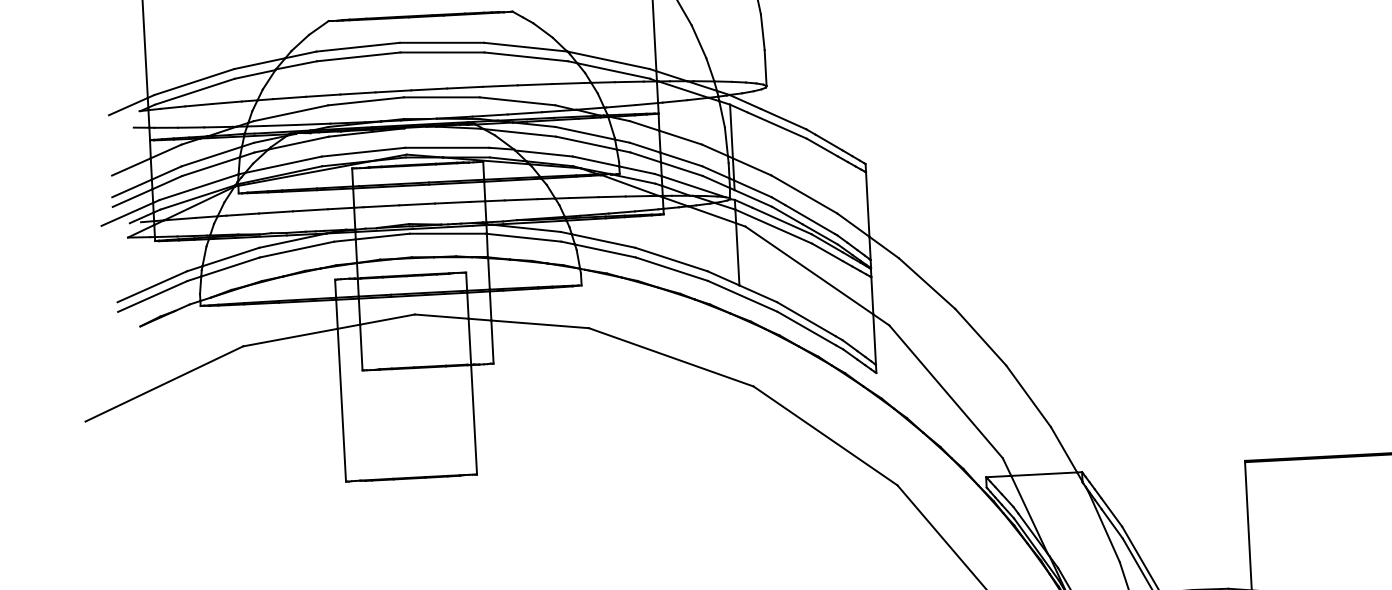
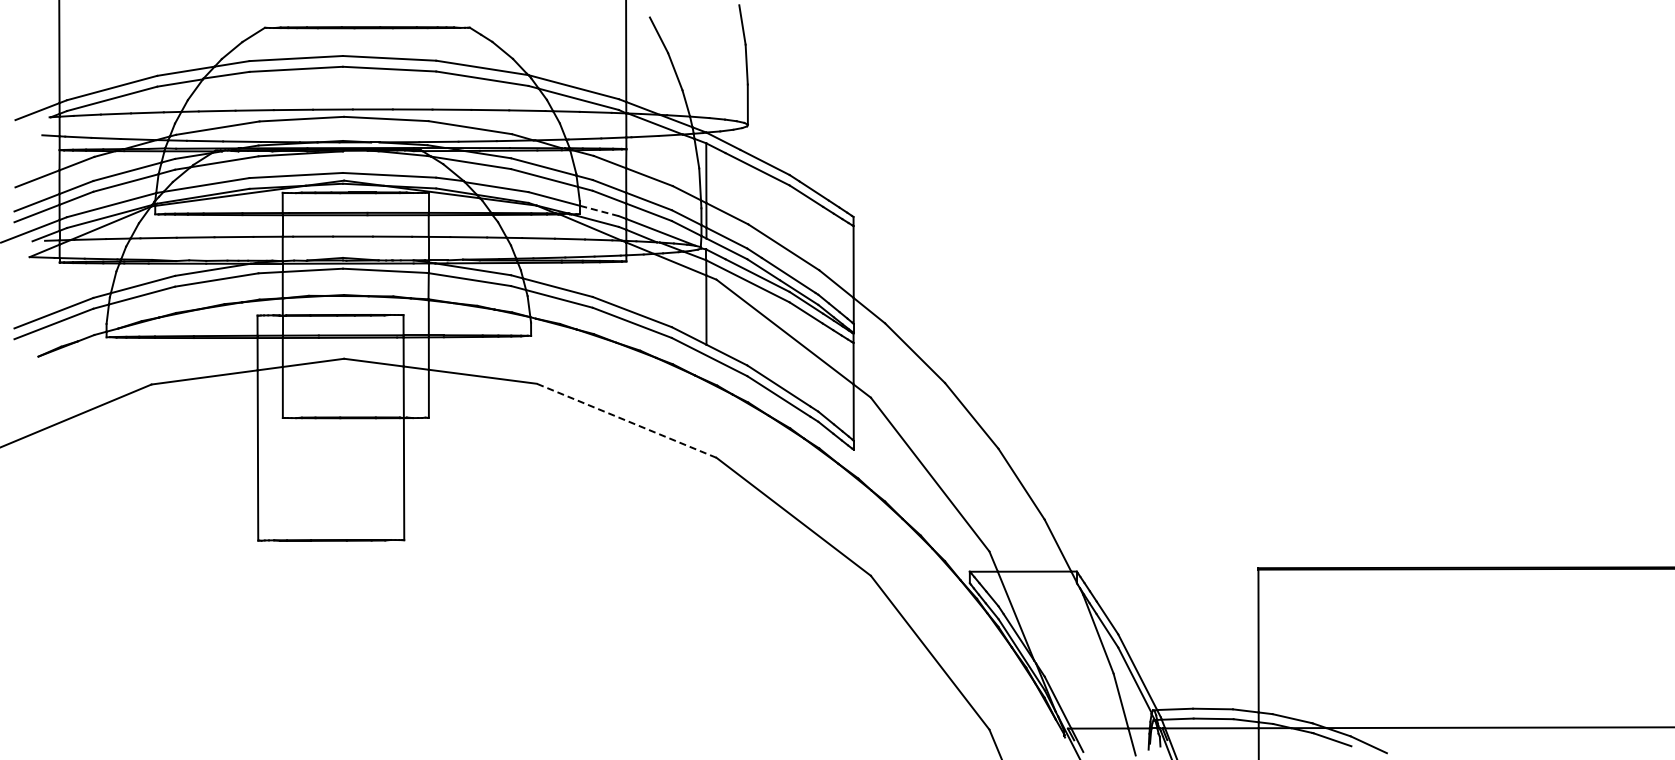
line: (636, 169) -> (598, 210), solid -> dashed
line: (671, 357) -> (626, 420), solid -> dashed

